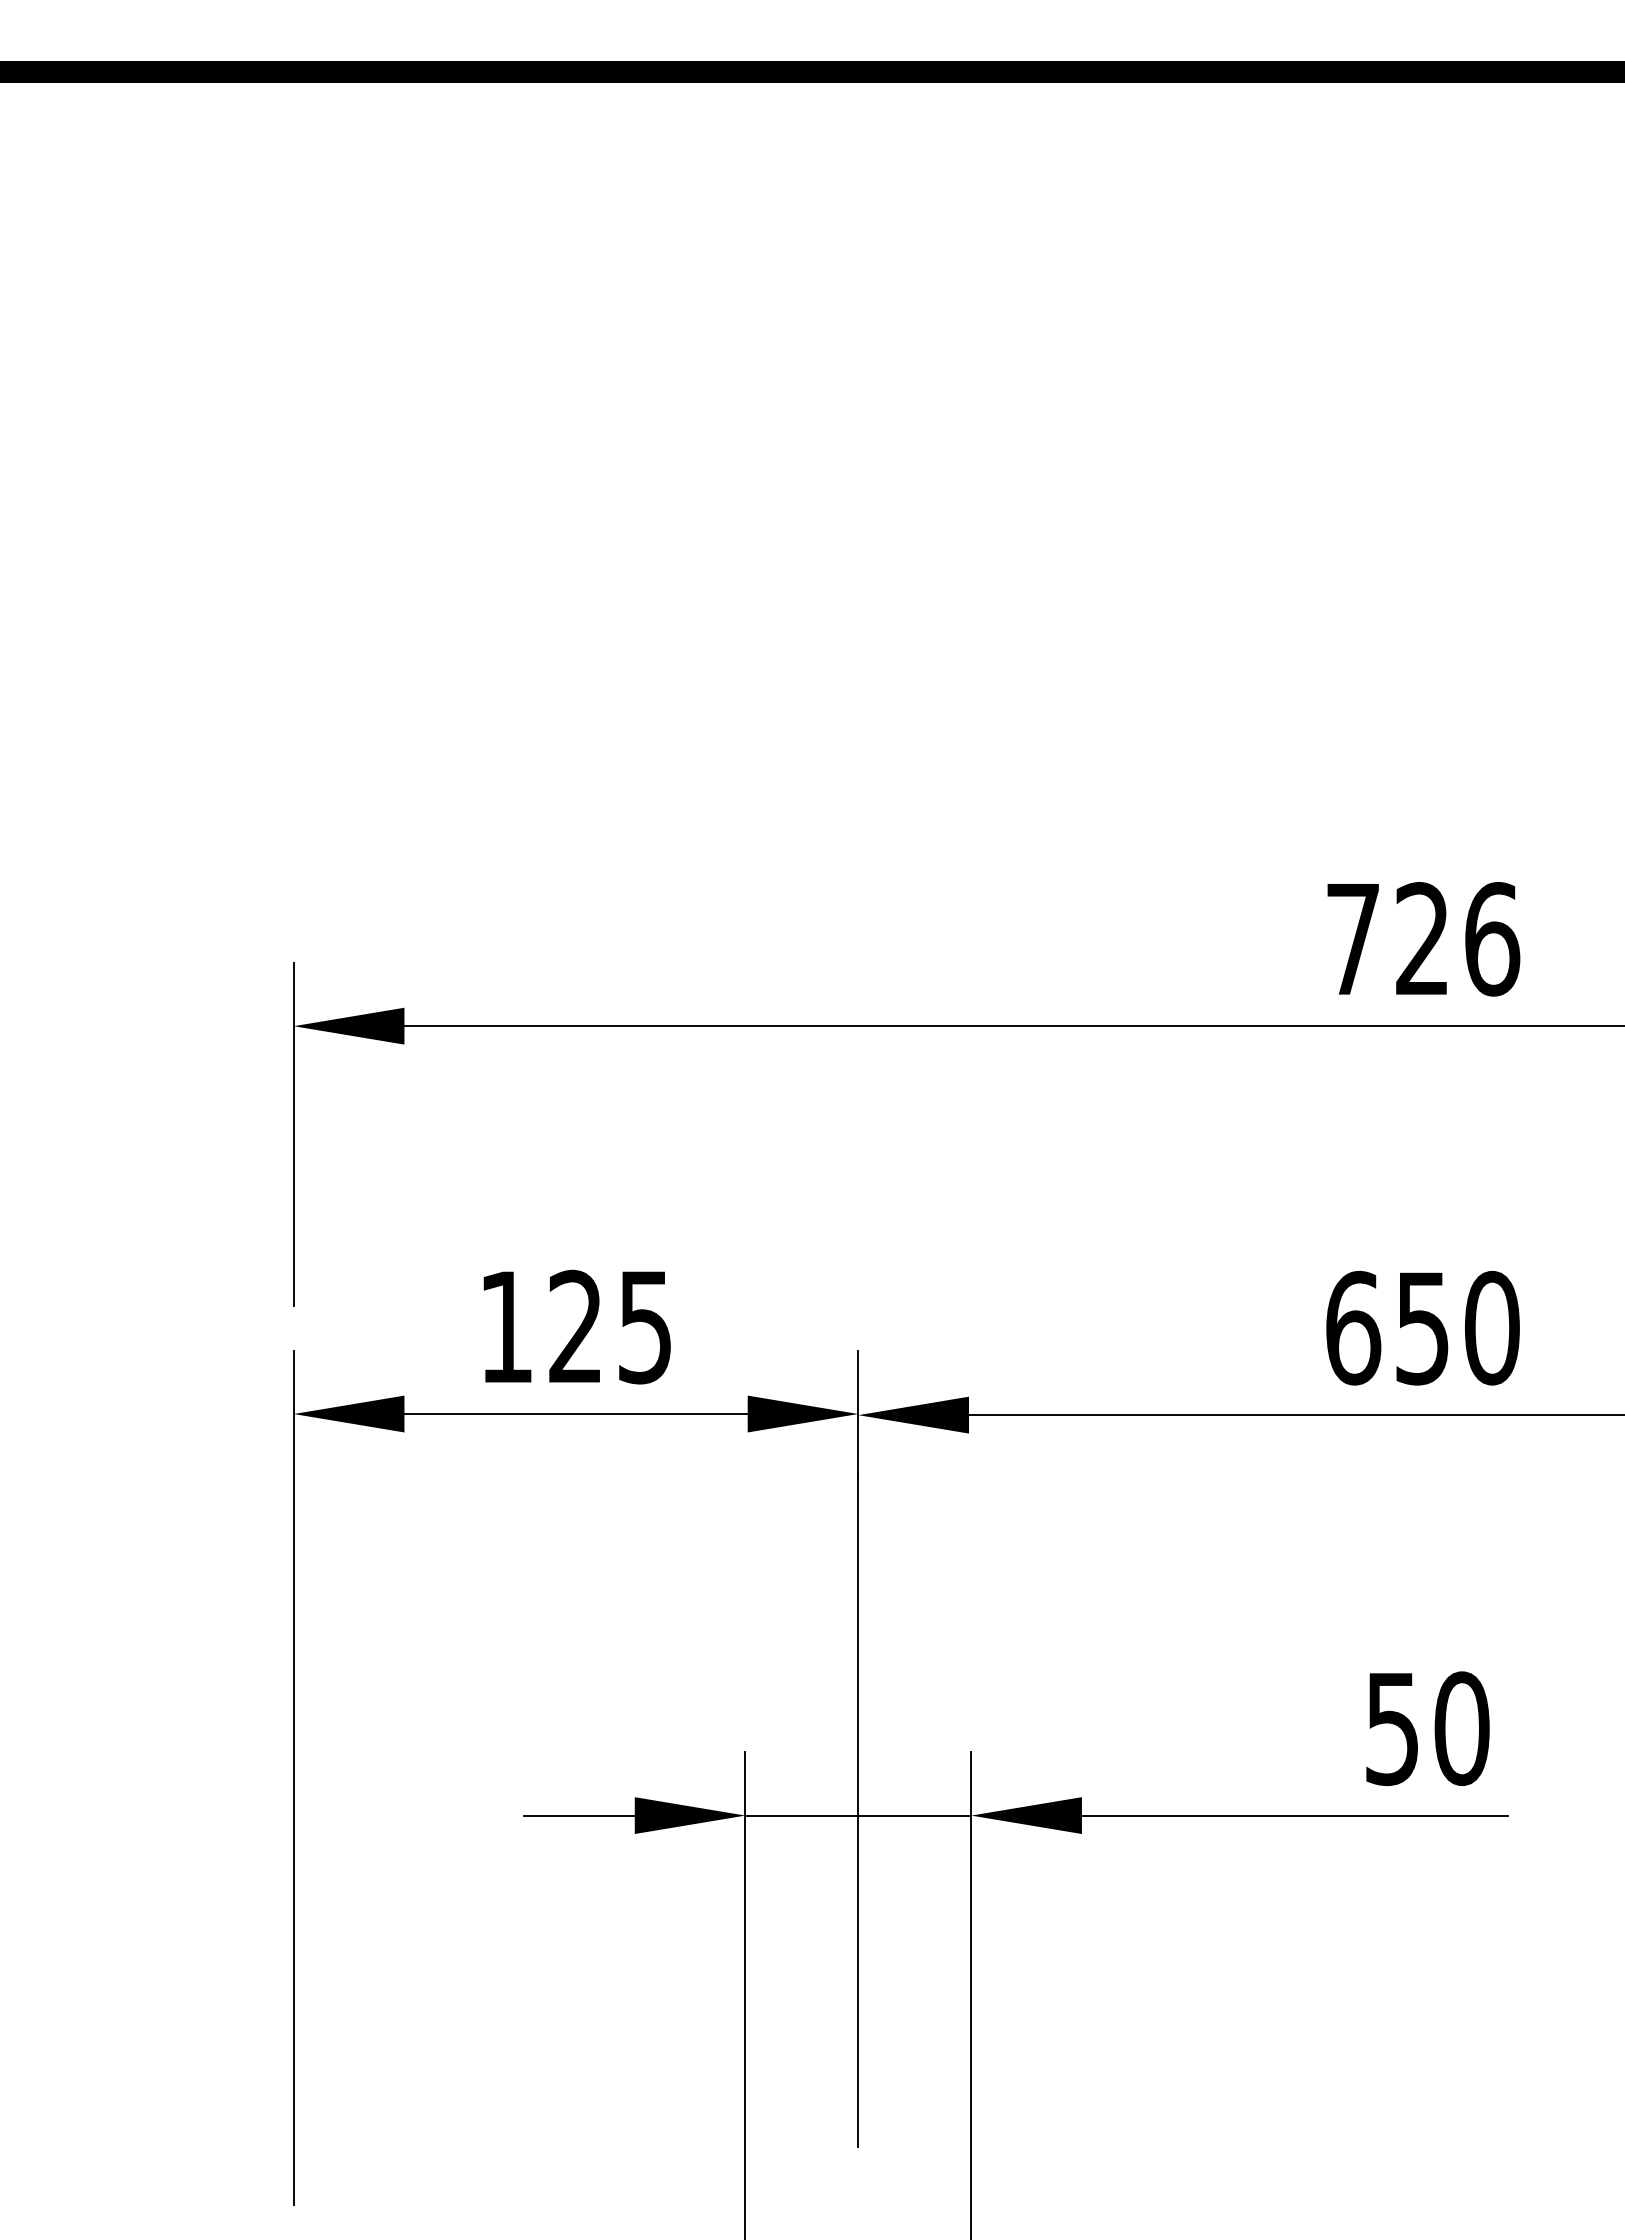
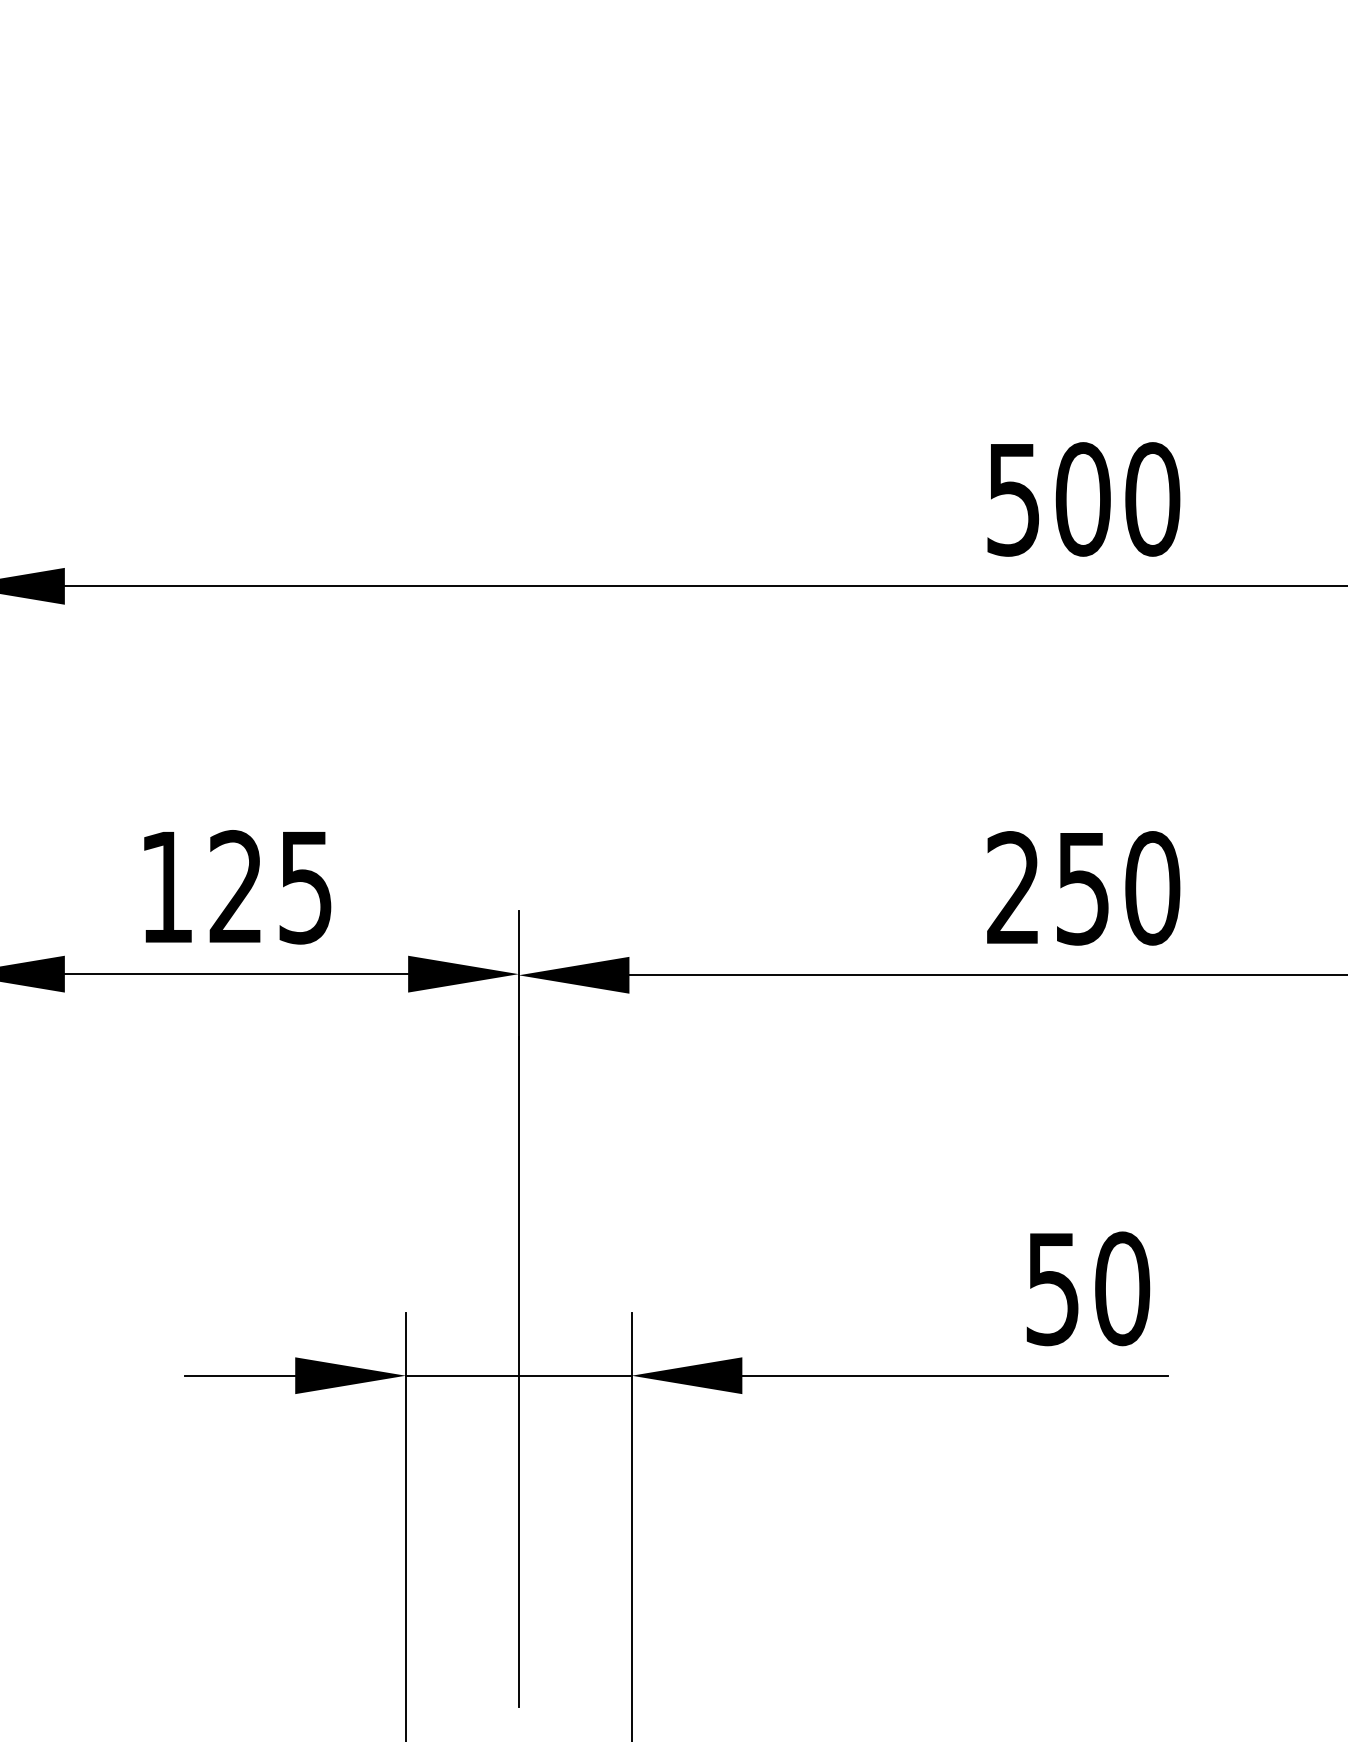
text: (1423, 939) -> (1083, 499), 726 -> 500
text: (1353, 1327) -> (1013, 887), 650 -> 250

